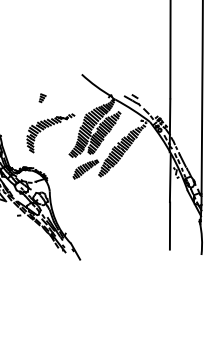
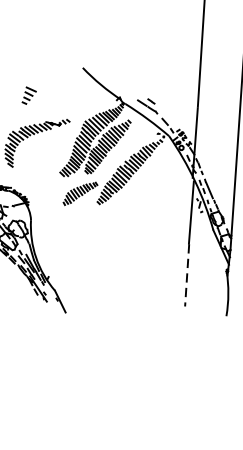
part: (42, 98) -> (28, 96), size x1.6
line: (170, 226) -> (187, 275), solid -> dashed

